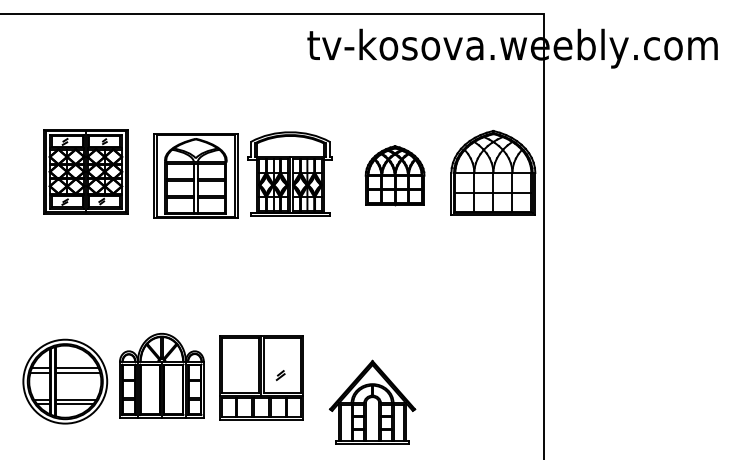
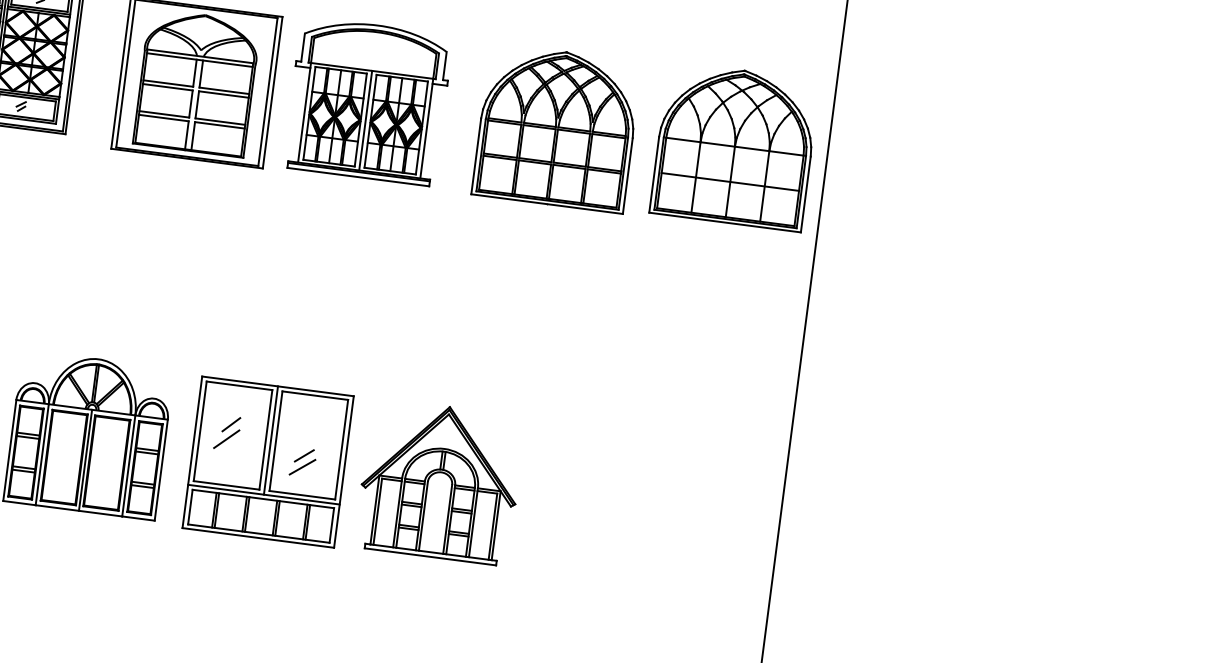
part: (394, 175) -> (555, 127), size x1.43
part: (237, 364) -> (227, 432), added
part: (280, 375) -> (303, 462), size x1.67
part: (372, 401) -> (440, 480), moved

